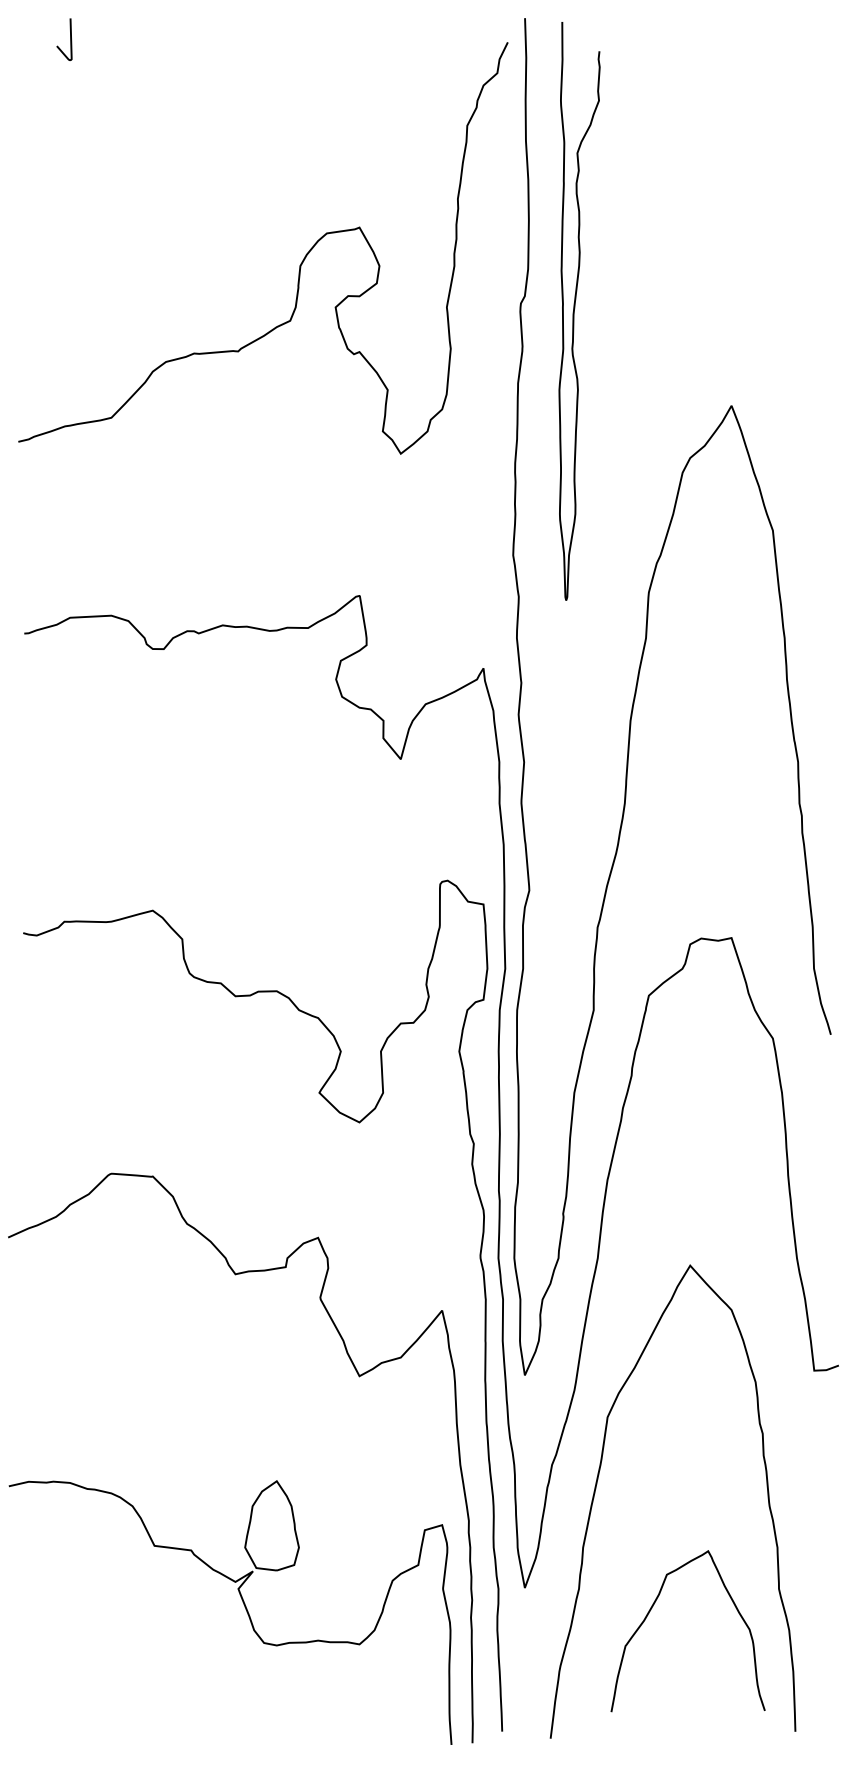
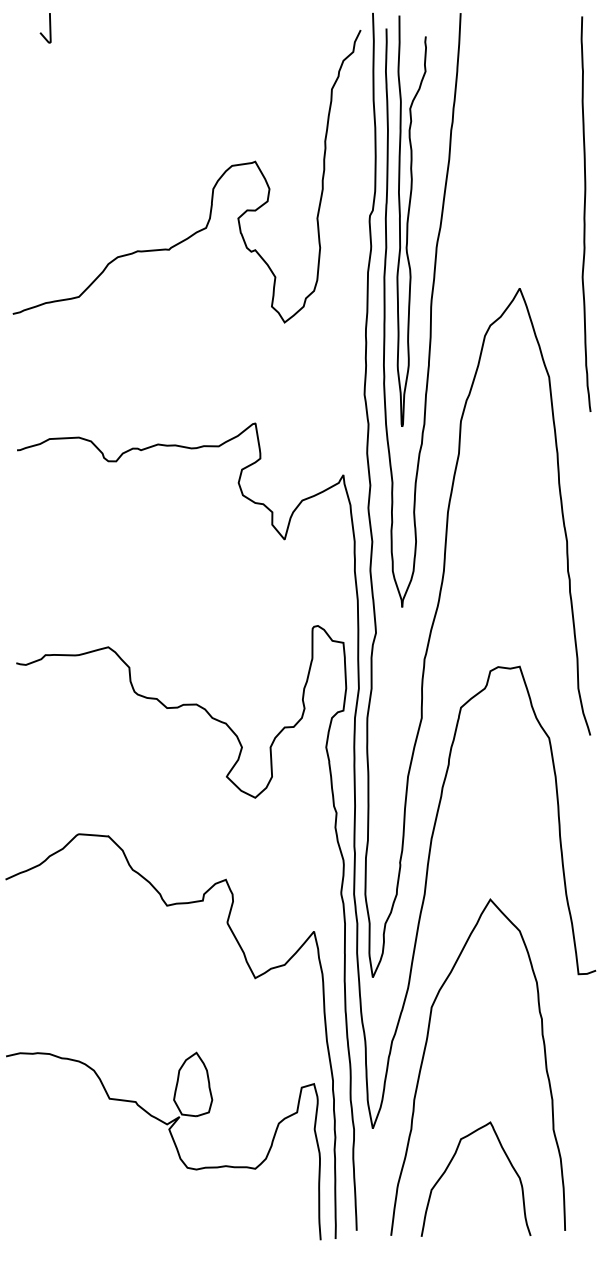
curve: (823, 301) -> (585, 214), added
part: (605, 436) -> (430, 310), added
curve: (652, 1608) -> (450, 1163), moved

